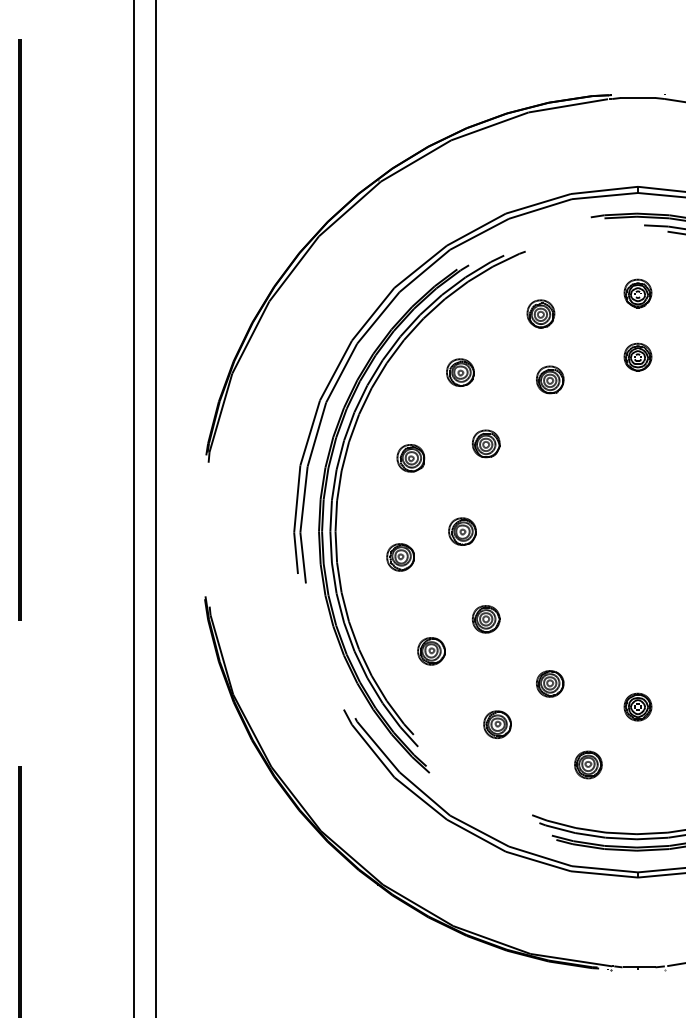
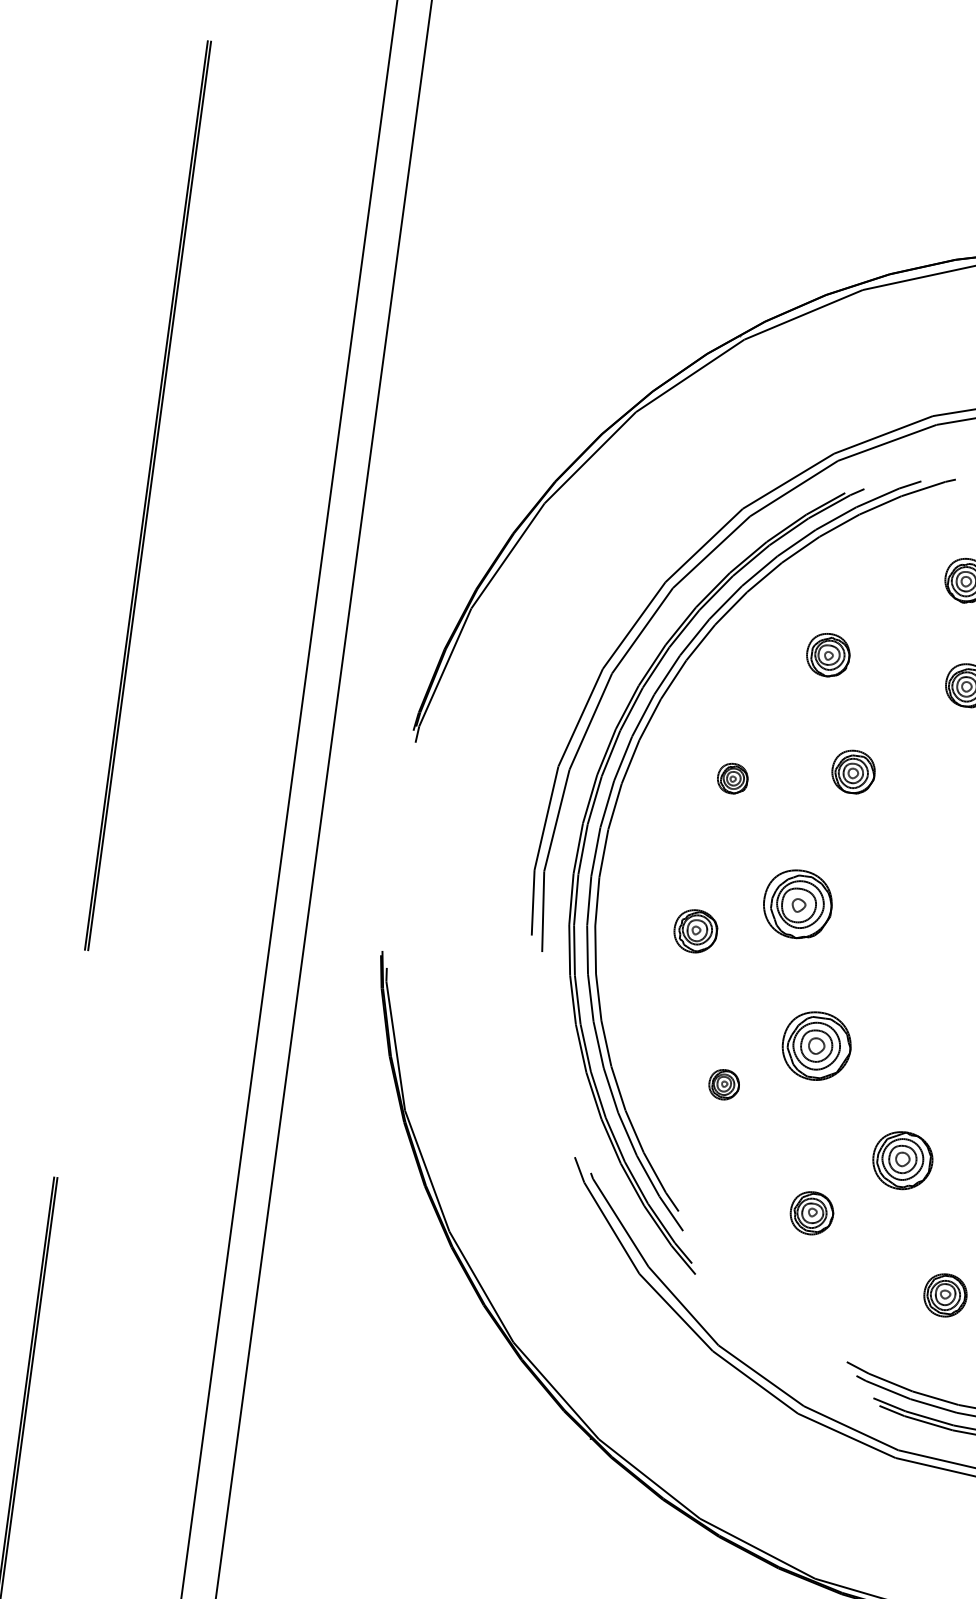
part: (410, 458) -> (732, 778), size x0.7
part: (462, 531) -> (797, 903), size x1.6
part: (485, 619) -> (815, 1046), size x1.6
part: (431, 651) -> (724, 1084), size x0.7
part: (550, 683) -> (903, 1160), size x1.4

